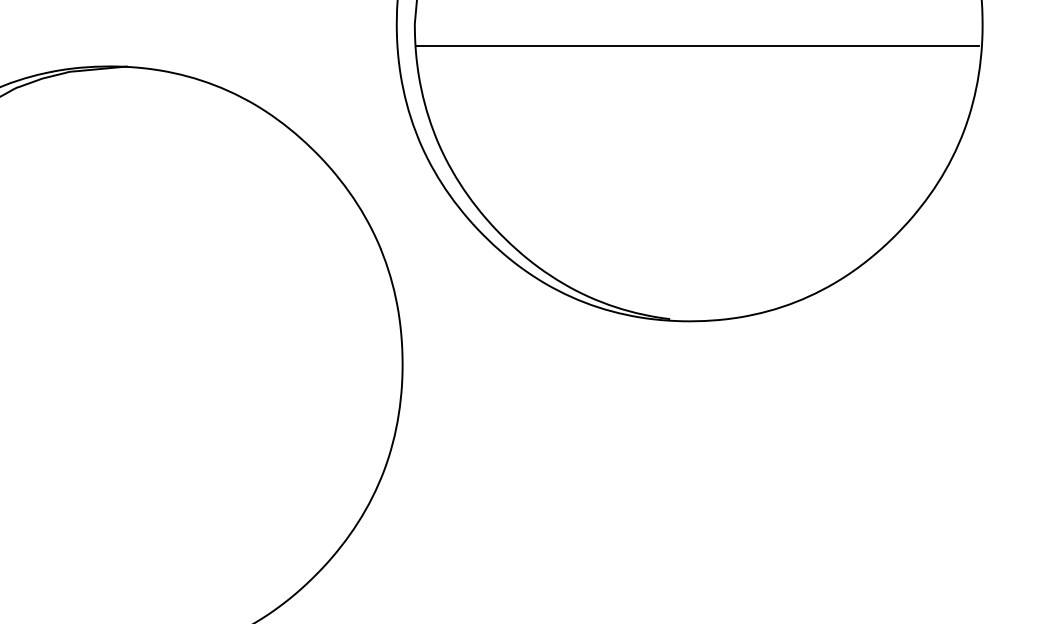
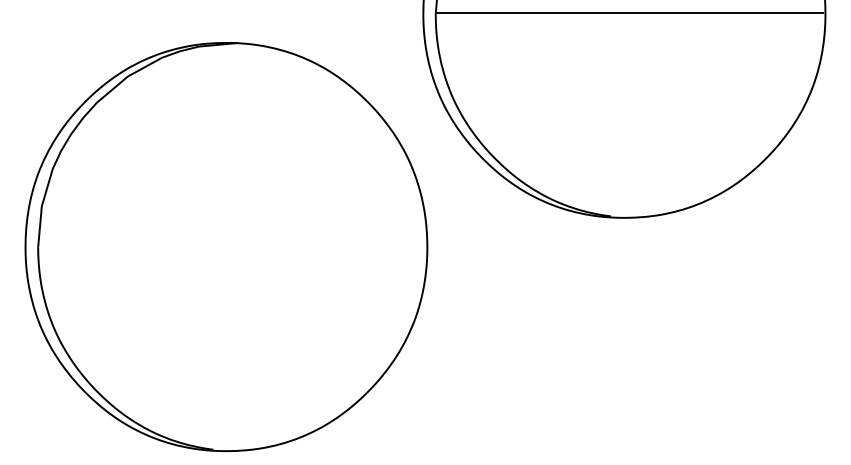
line: (697, 45) -> (629, 12), moved

